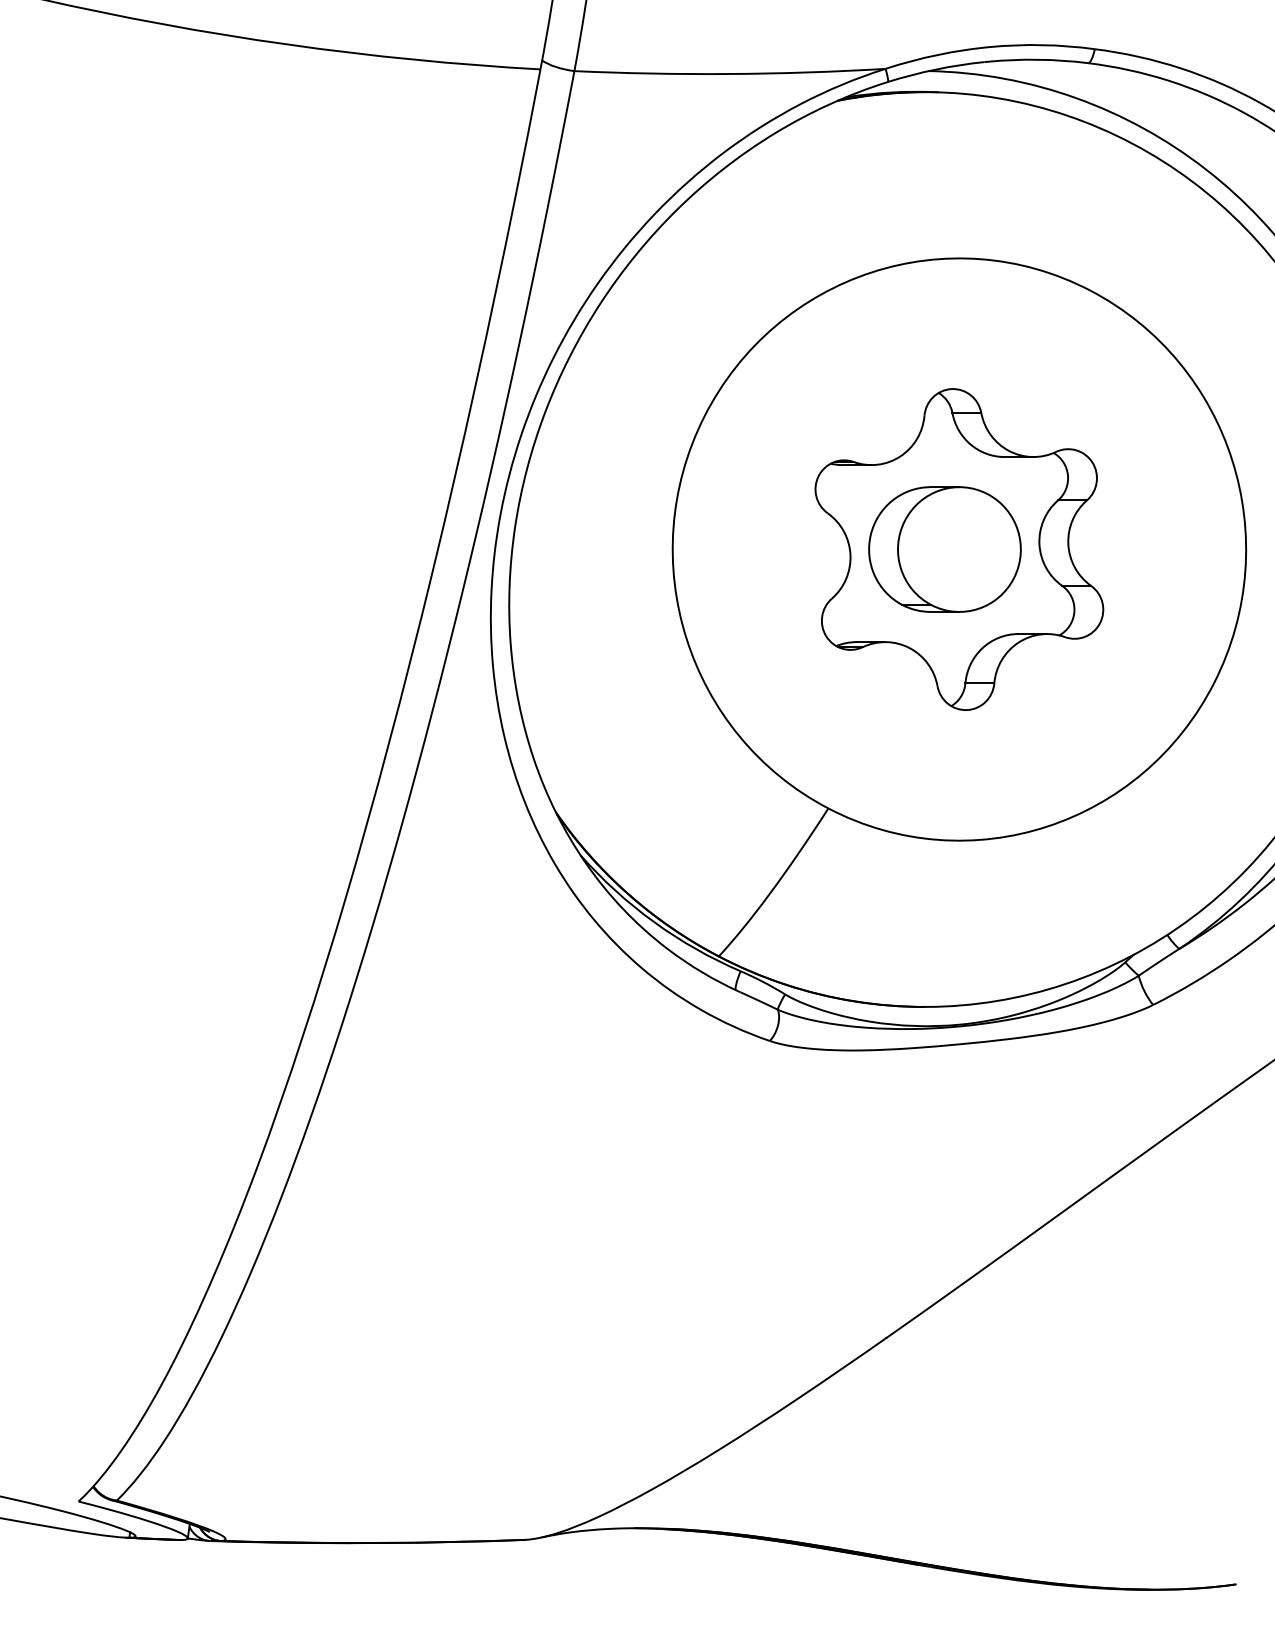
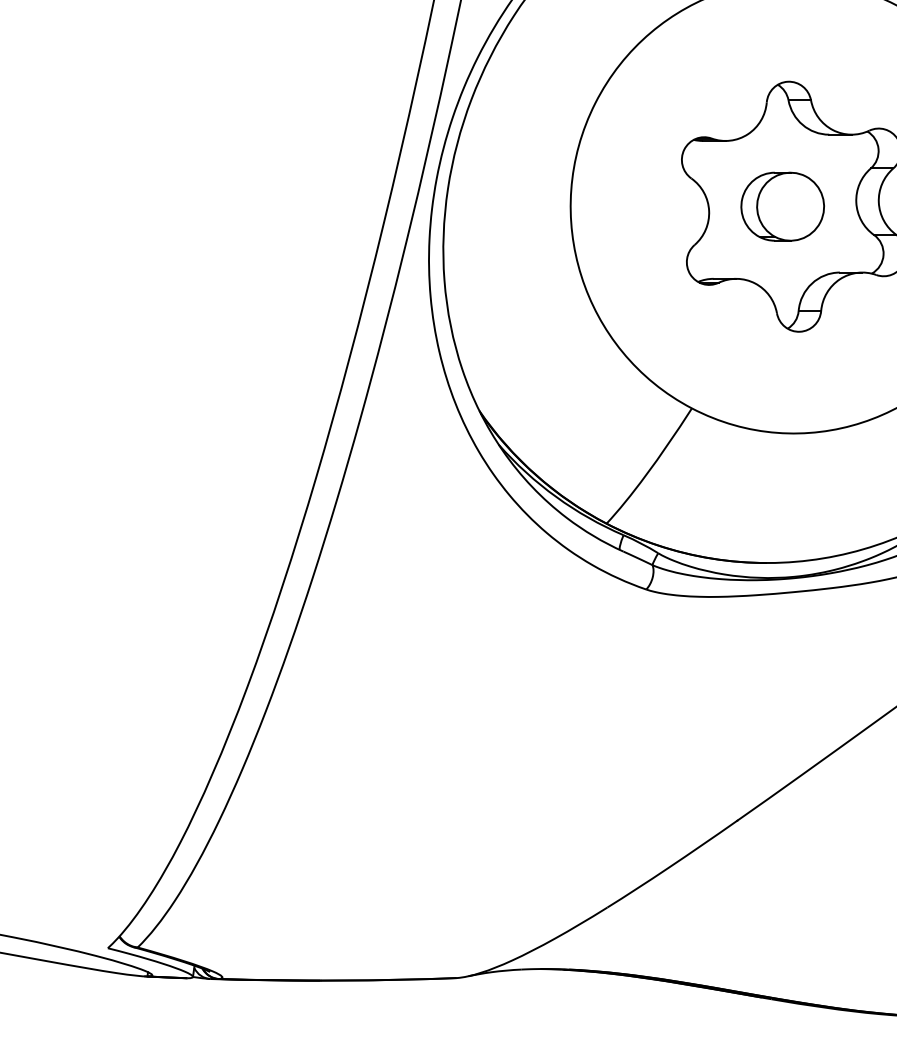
part: (944, 549) -> (782, 206), size x0.7

